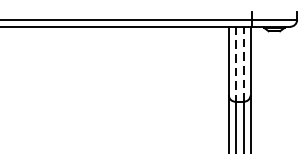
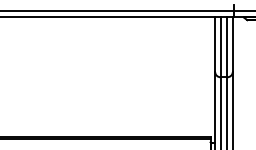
line: (244, 63) -> (227, 46), dashed -> solid
line: (235, 64) -> (220, 47), dashed -> solid

